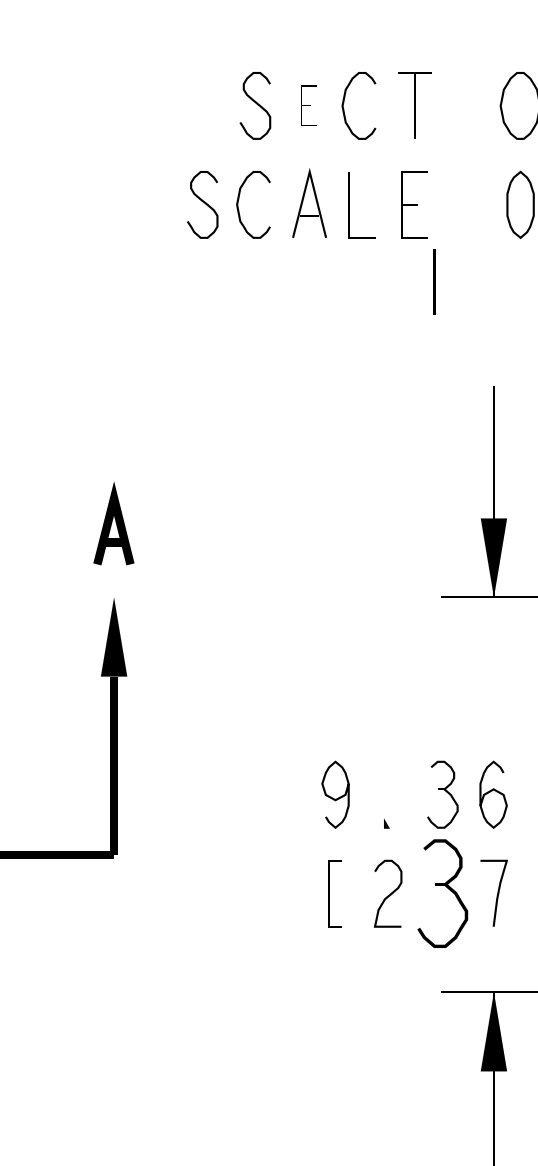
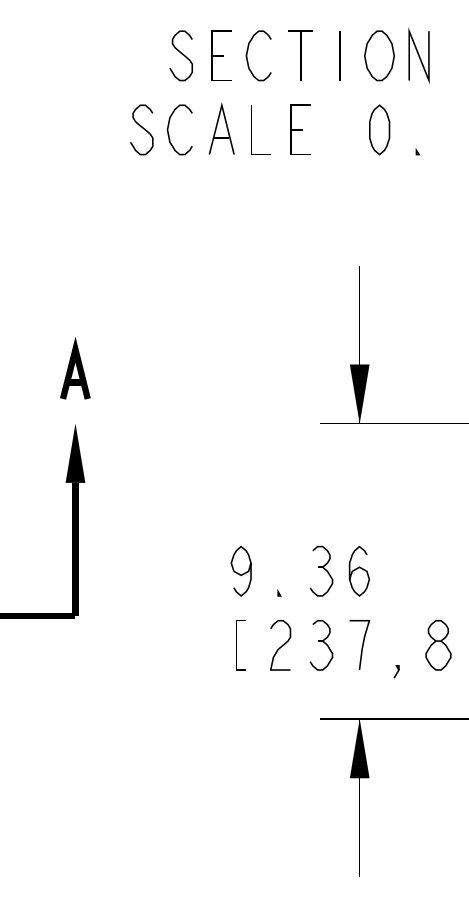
part: (309, 105) -> (221, 55), size x1.67
line: (433, 281) -> (339, 55), moved
part: (442, 893) -> (321, 645), size x0.62

